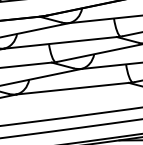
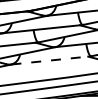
line: (75, 88) -> (51, 60), solid -> dashed

